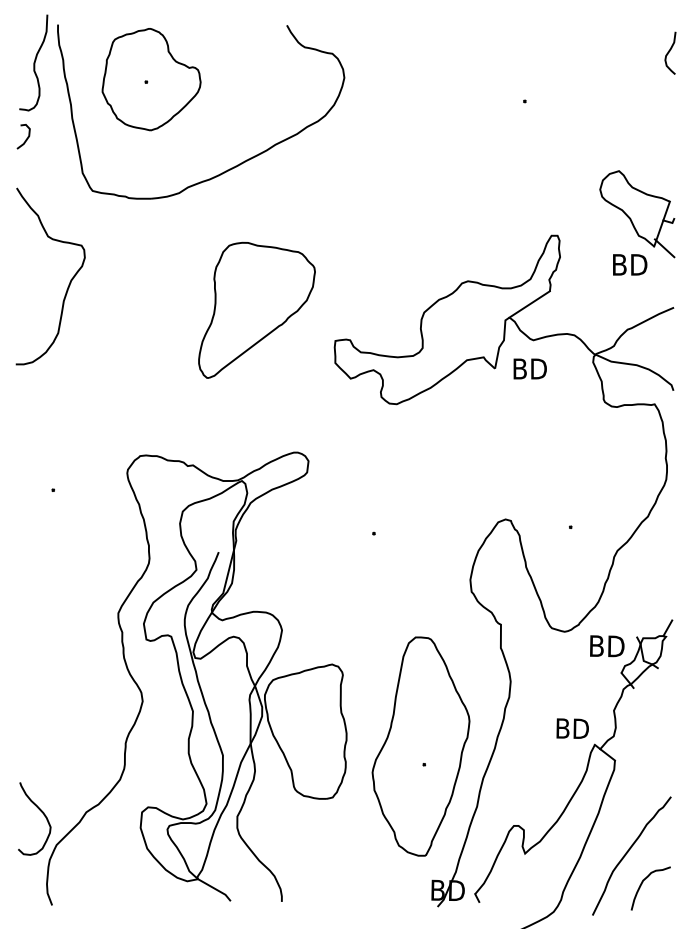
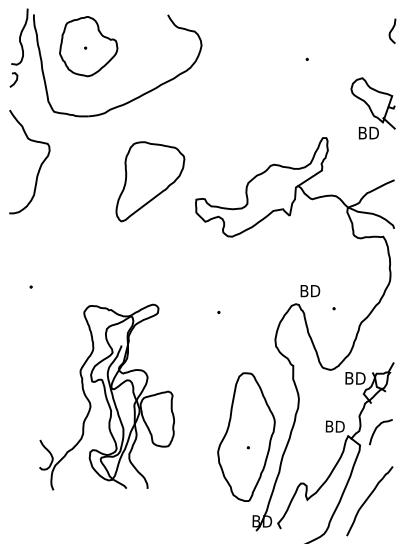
part: (636, 222) -> (372, 108), moved
text: (530, 369) -> (310, 291), moved
part: (181, 678) -> (106, 397), size x0.7
curve: (643, 885) -> (376, 430), moved

